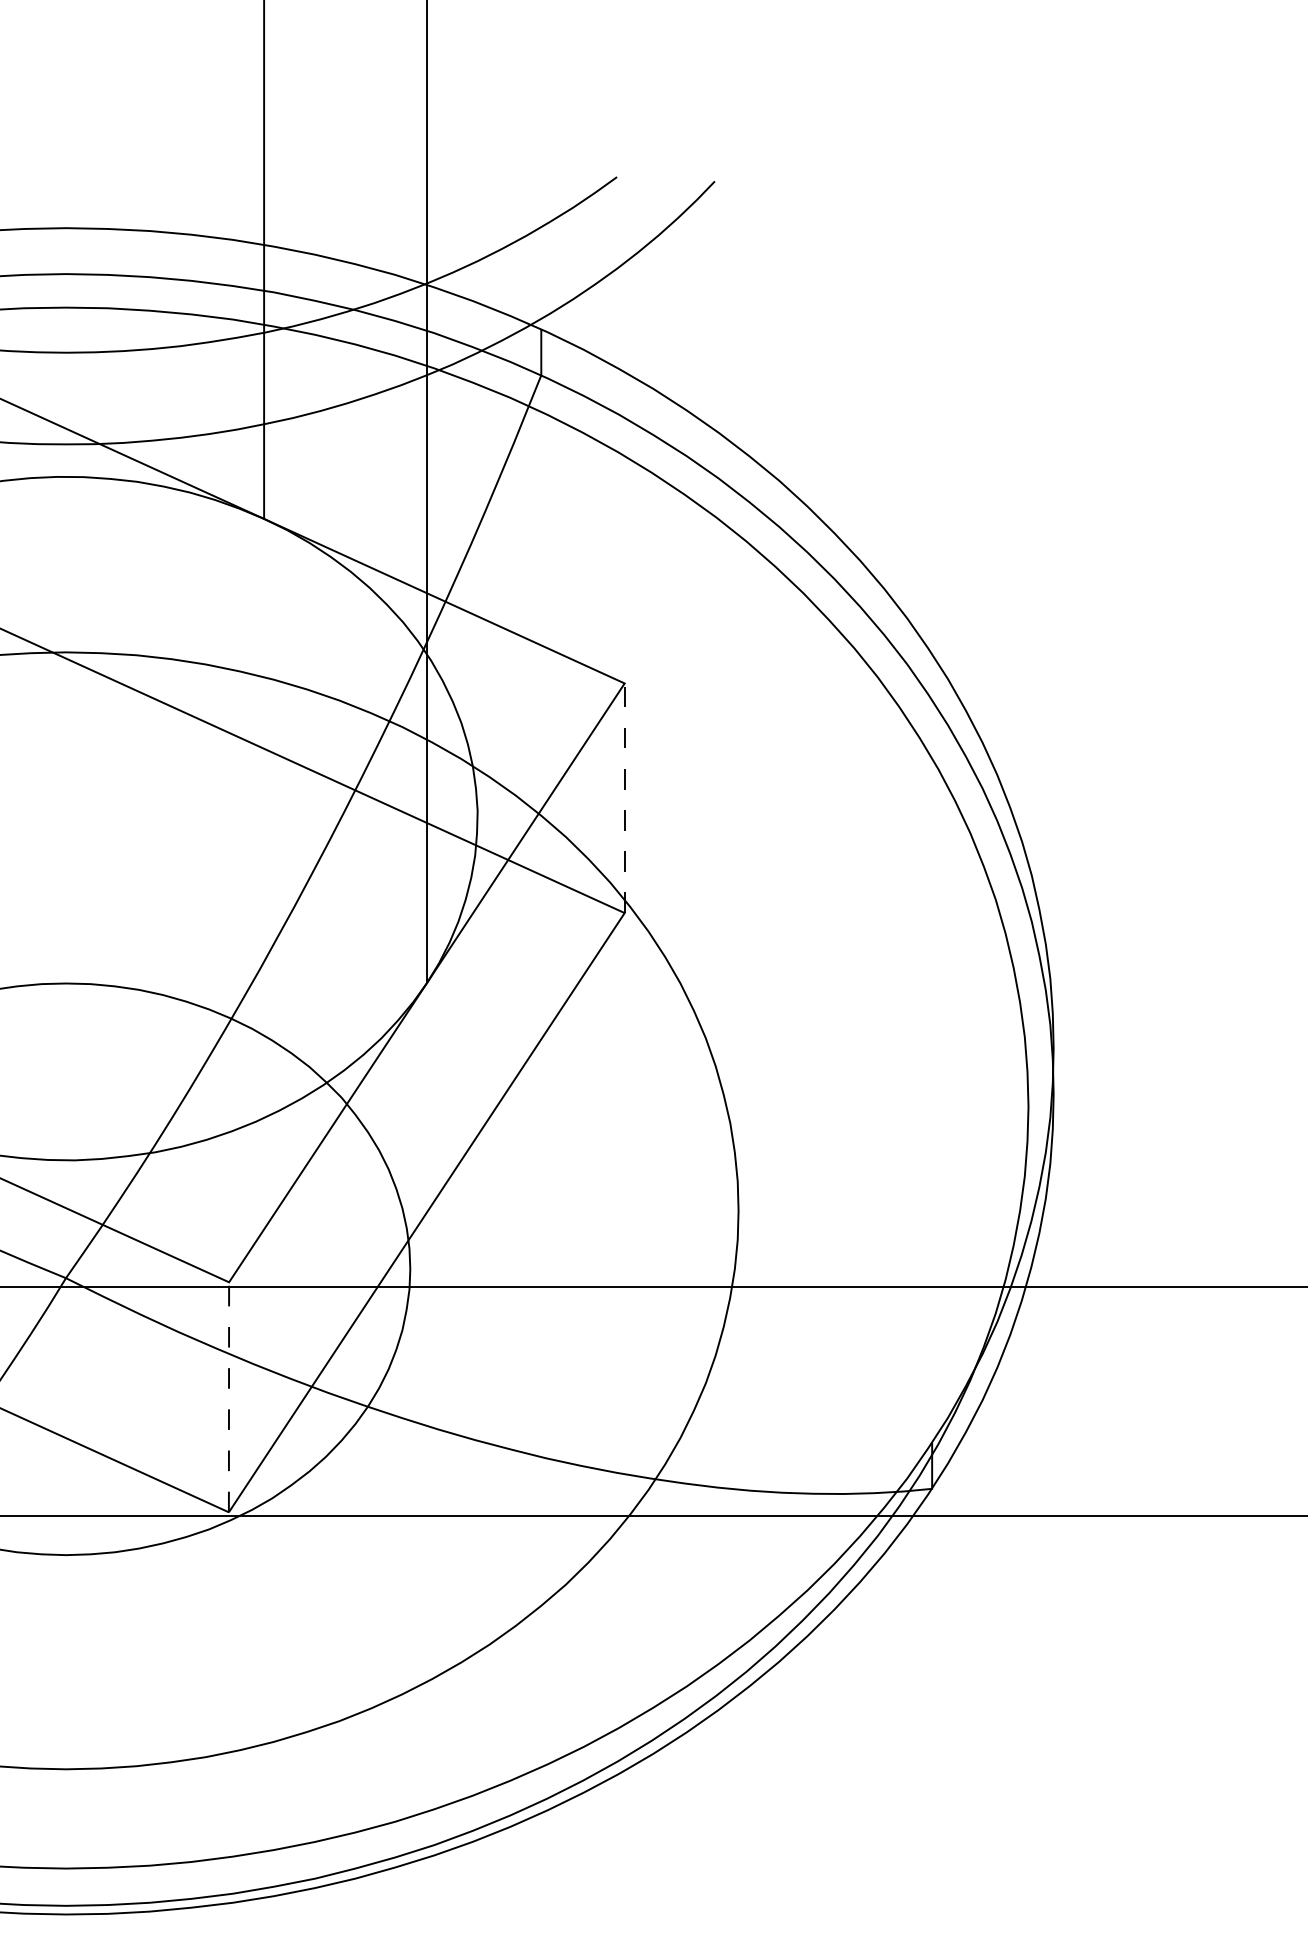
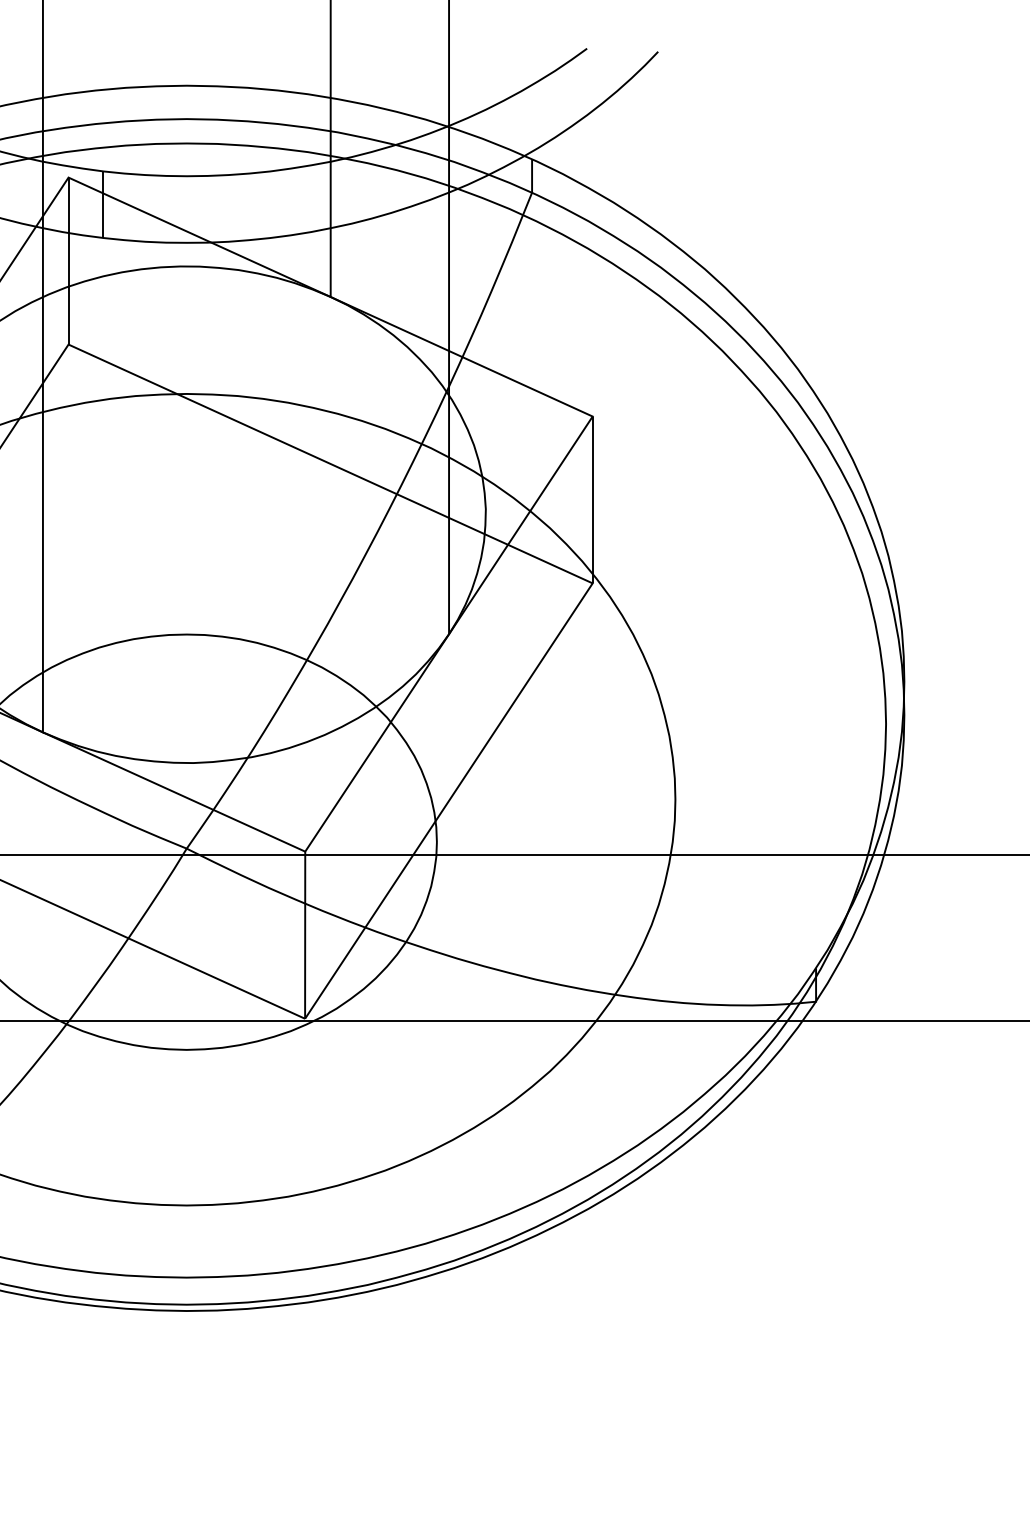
line: (624, 797) -> (592, 499), dashed -> solid
line: (229, 1397) -> (305, 935), dashed -> solid

